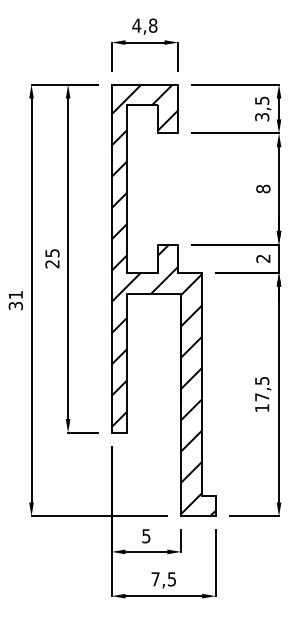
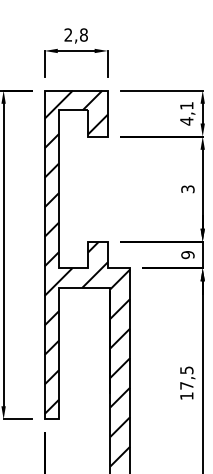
text: (136, 25) -> (68, 34), 4,8 -> 2,8
text: (262, 108) -> (187, 113), 3,5 -> 4,1
text: (263, 188) -> (188, 188), 8 -> 3
text: (263, 258) -> (188, 254), 2 -> 9

